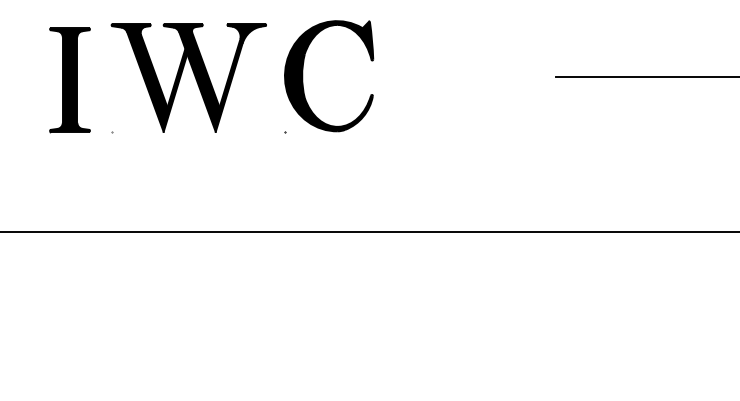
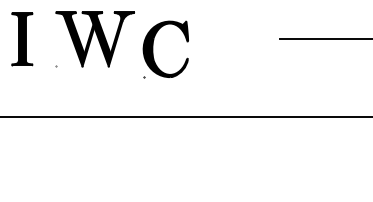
part: (304, 76) -> (153, 49), moved
part: (70, 80) -> (22, 39), moved

